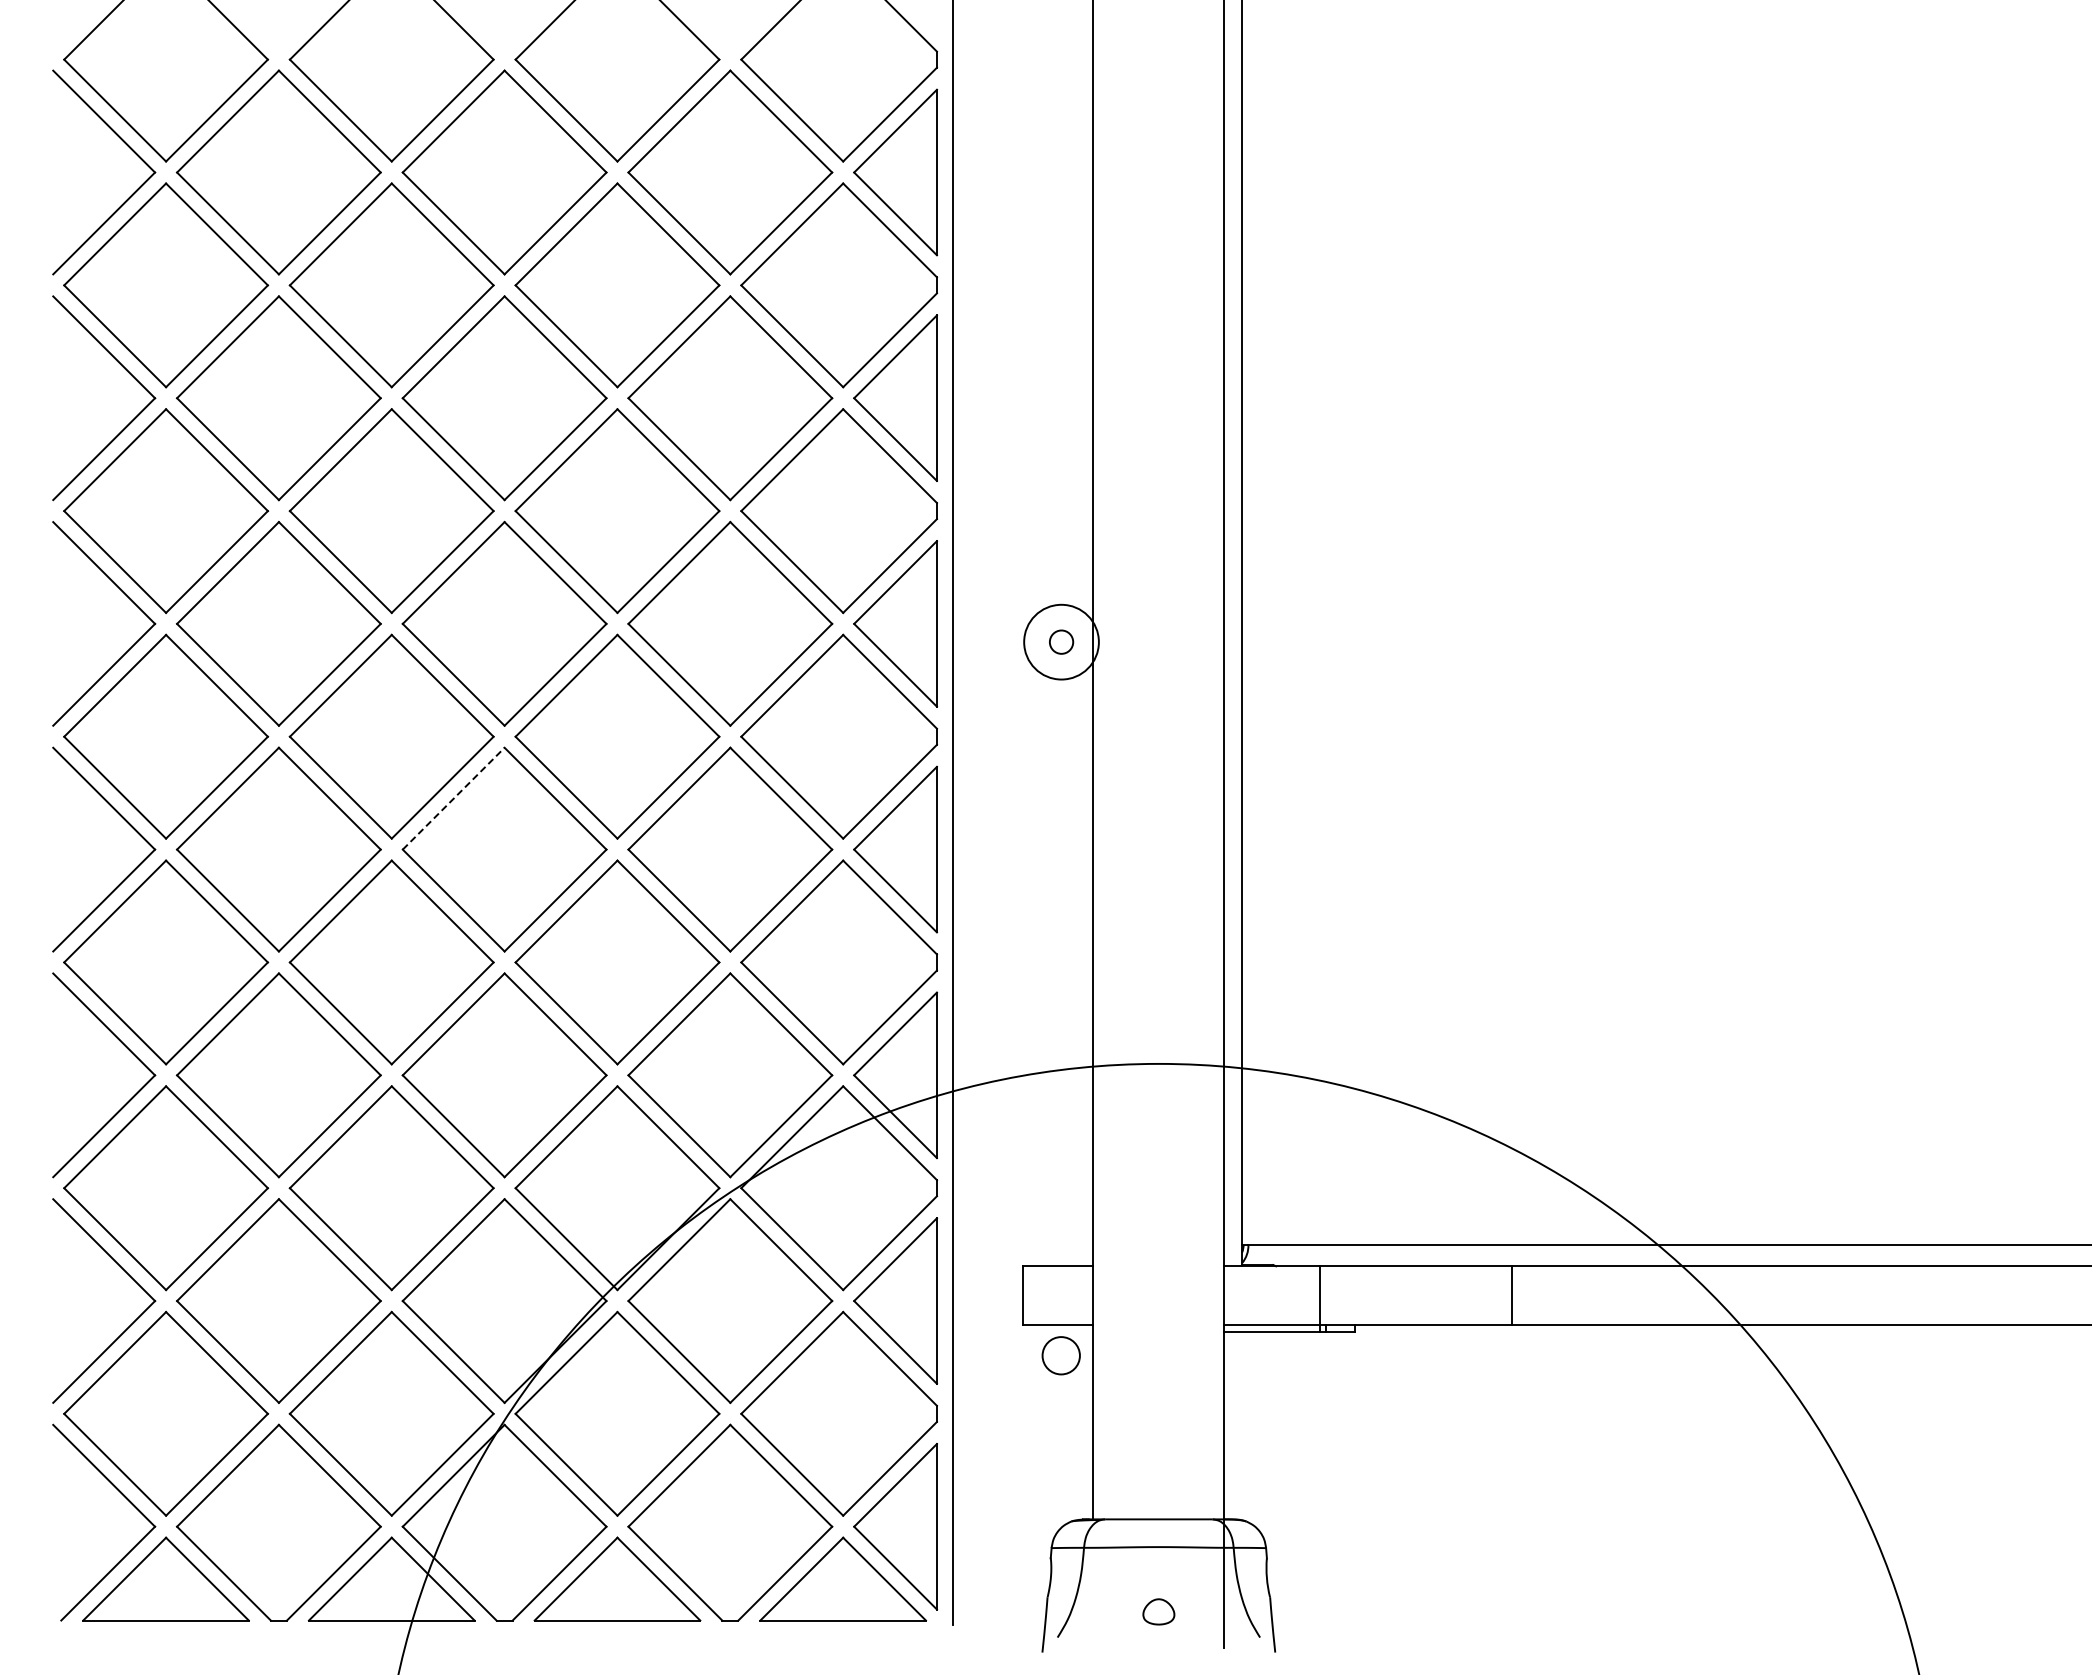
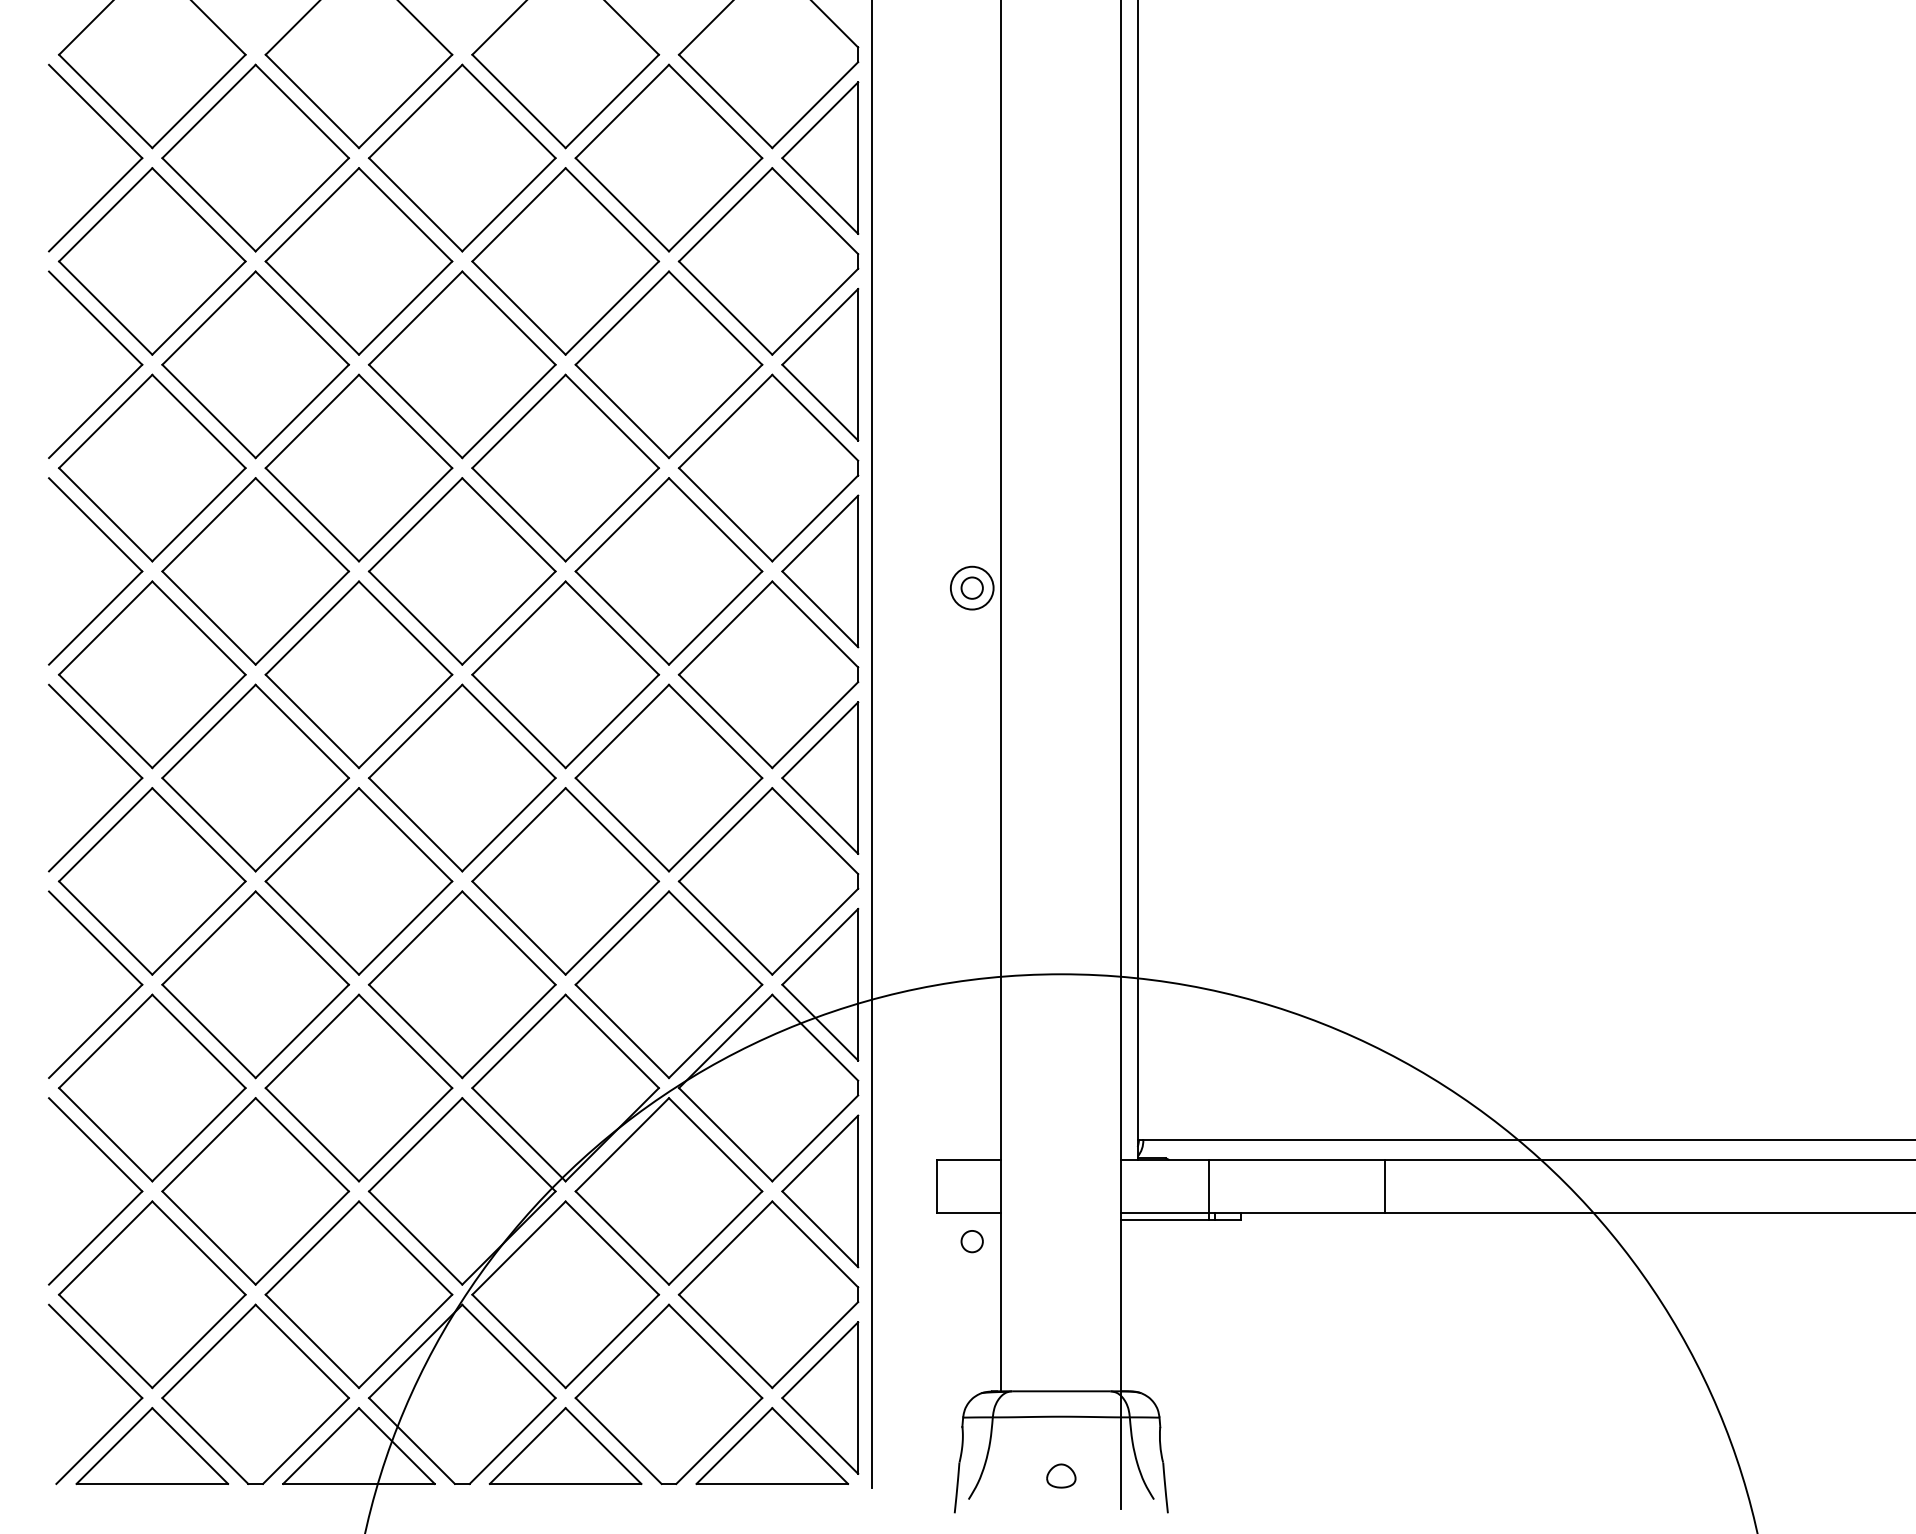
circle: (1061, 641) -> (972, 587), size x0.62
line: (454, 798) -> (416, 731), dashed -> solid
circle: (1061, 1355) -> (972, 1241), size x0.62

